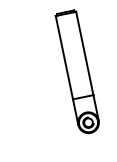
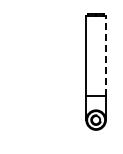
line: (84, 53) -> (105, 55), solid -> dashed

